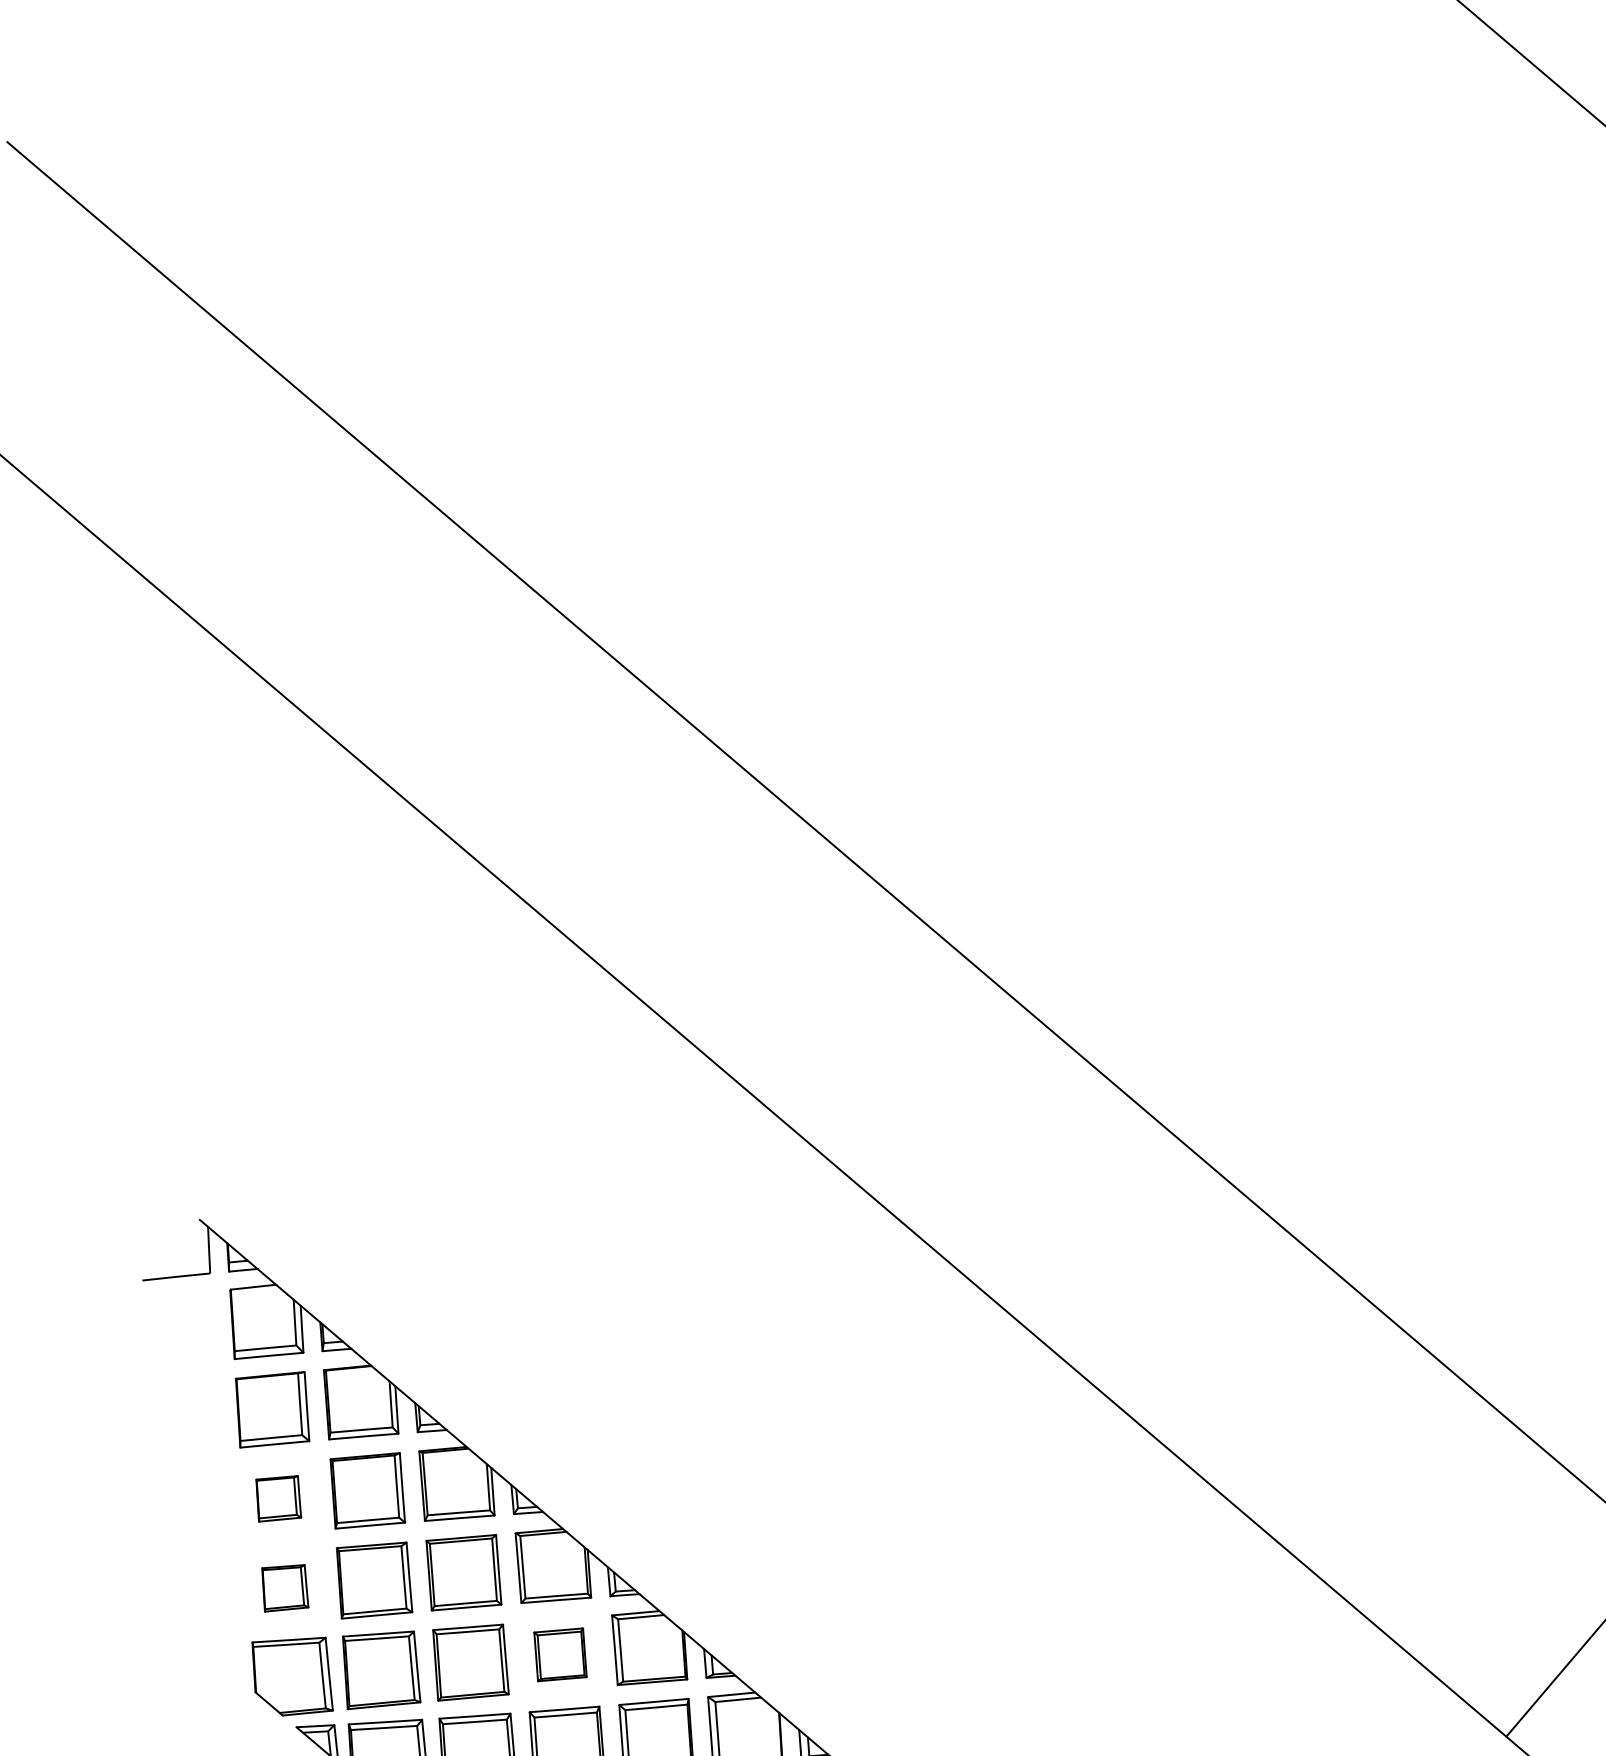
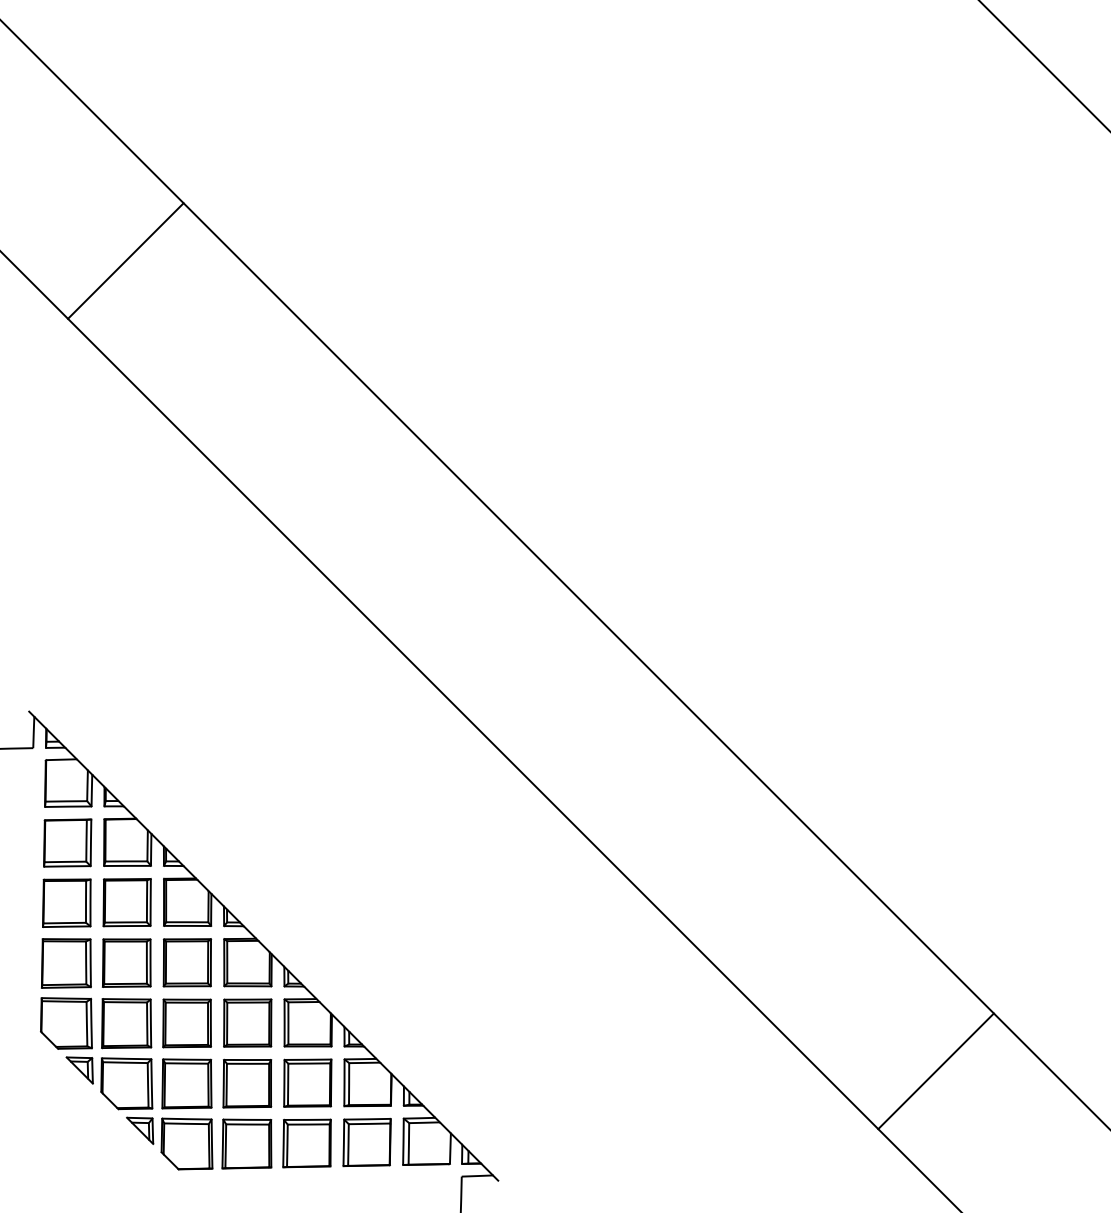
line: (288, 540) -> (125, 260), added
part: (277, 1497) -> (66, 902), size x1.67
part: (285, 1588) -> (66, 963), size x1.67
part: (560, 1654) -> (247, 1022), size x1.43

